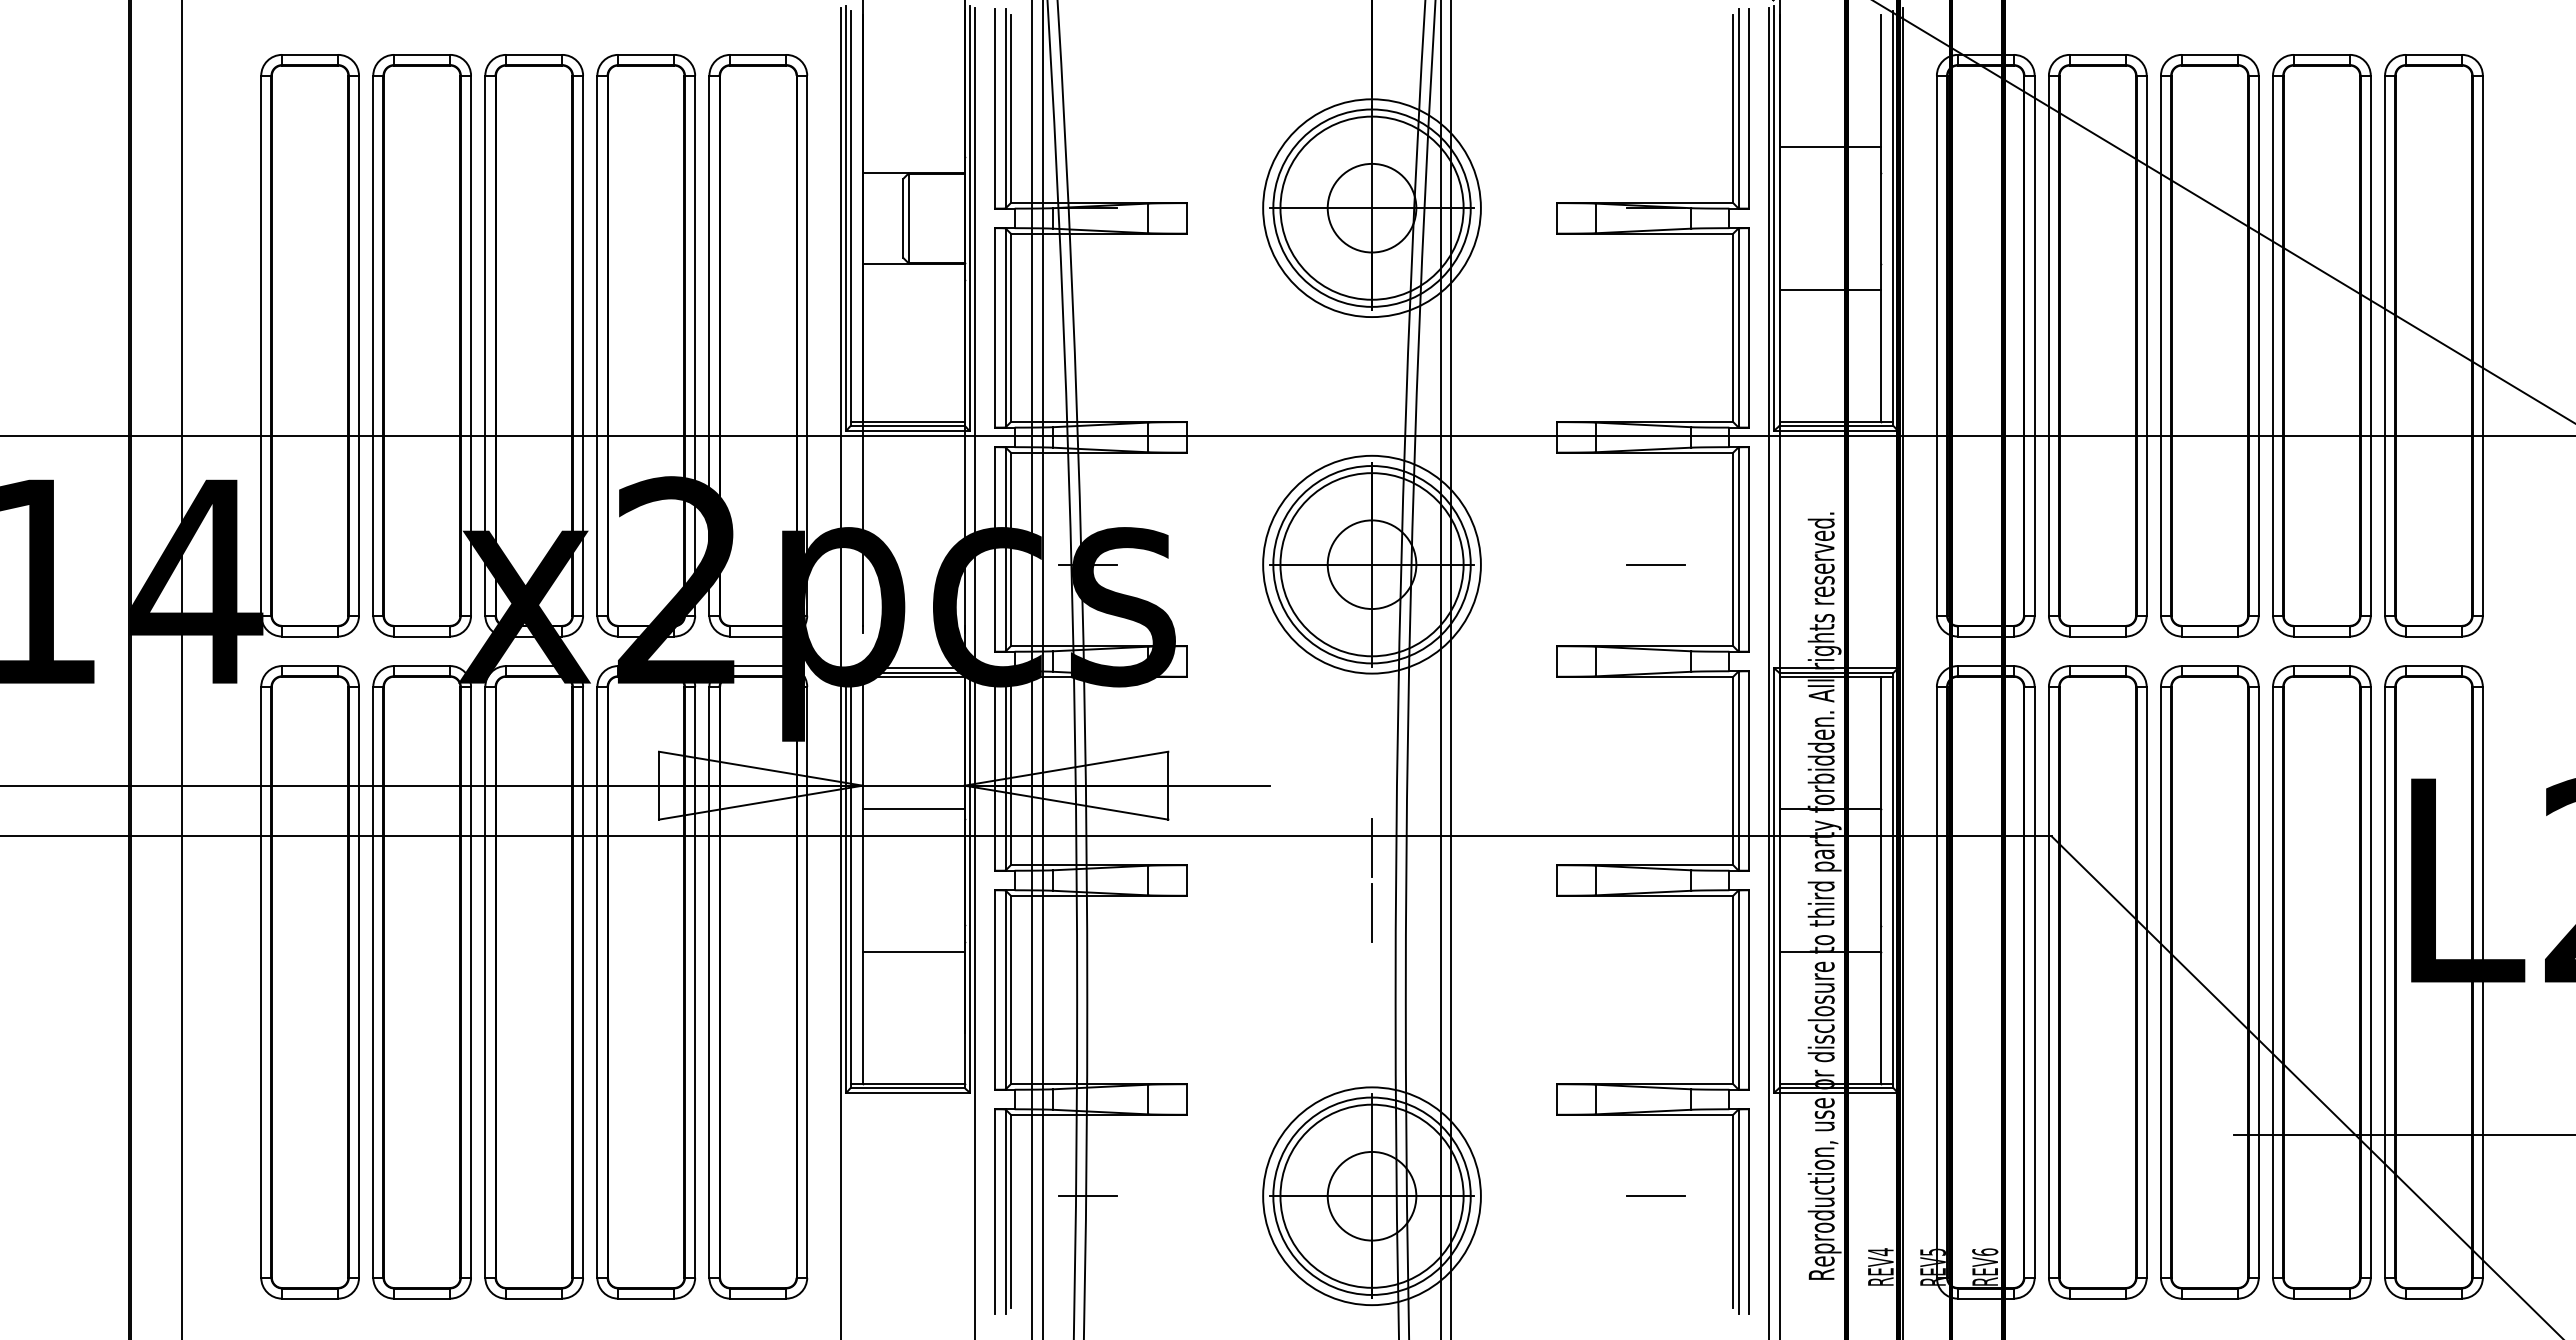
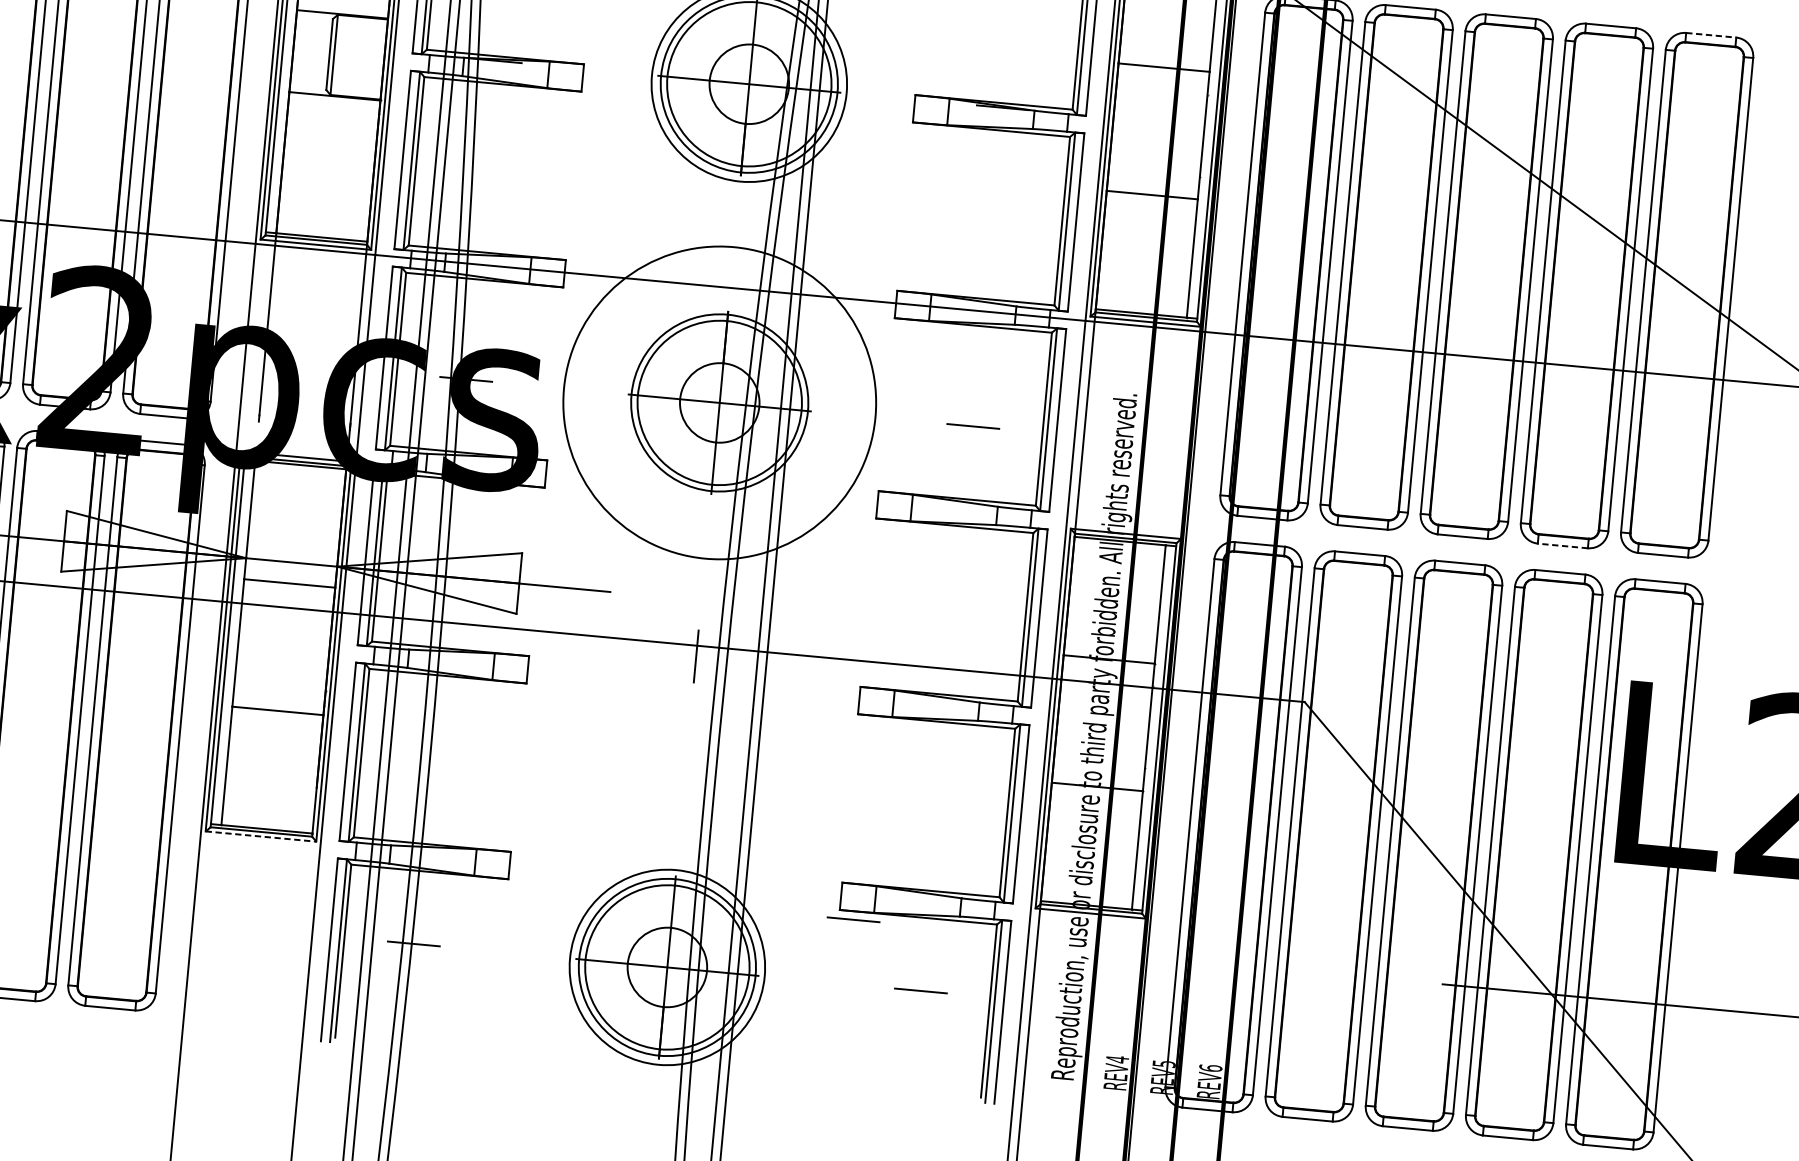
line: (2434, 54) -> (1711, 34), solid -> dashed
circle: (1371, 564) -> (719, 402), size x1.6
line: (2321, 636) -> (1562, 545), solid -> dashed
line: (1372, 912) -> (691, 713), removed
line: (907, 1092) -> (260, 836), solid -> dashed
line: (1573, 1123) -> (853, 919), added

